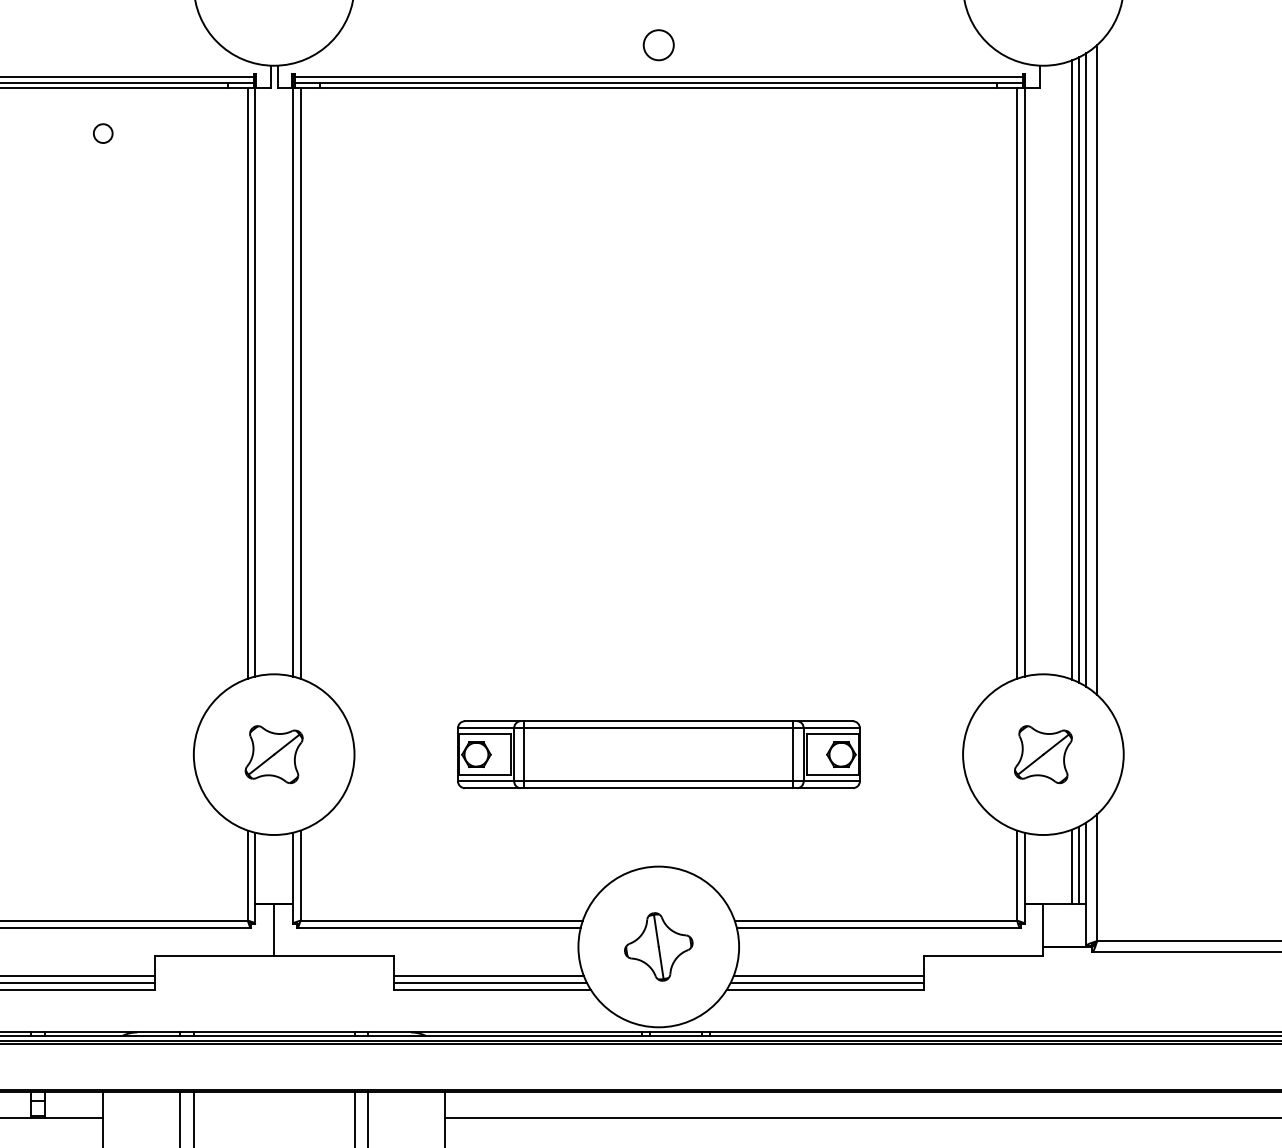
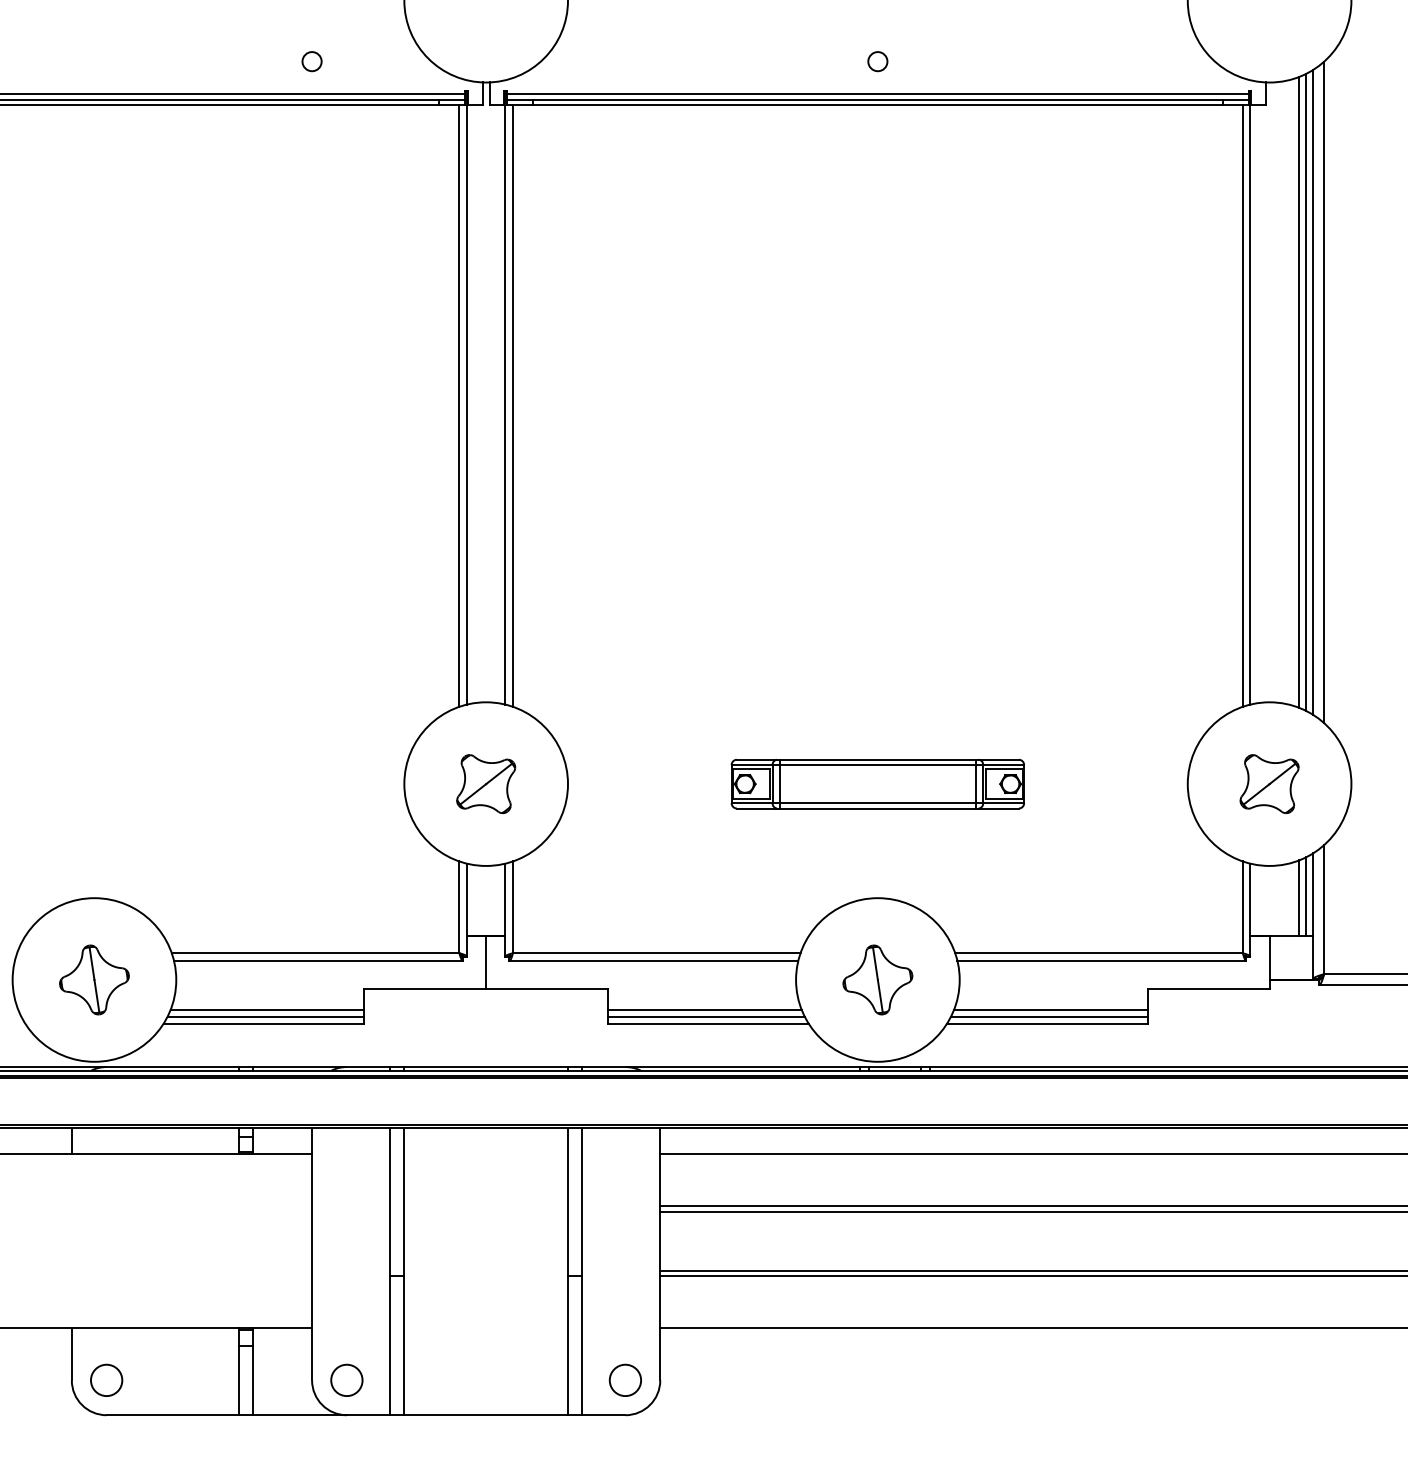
circle: (658, 45) -> (877, 61), size x0.62
circle: (102, 133) -> (311, 61), moved
part: (658, 754) -> (877, 783), size x0.71

